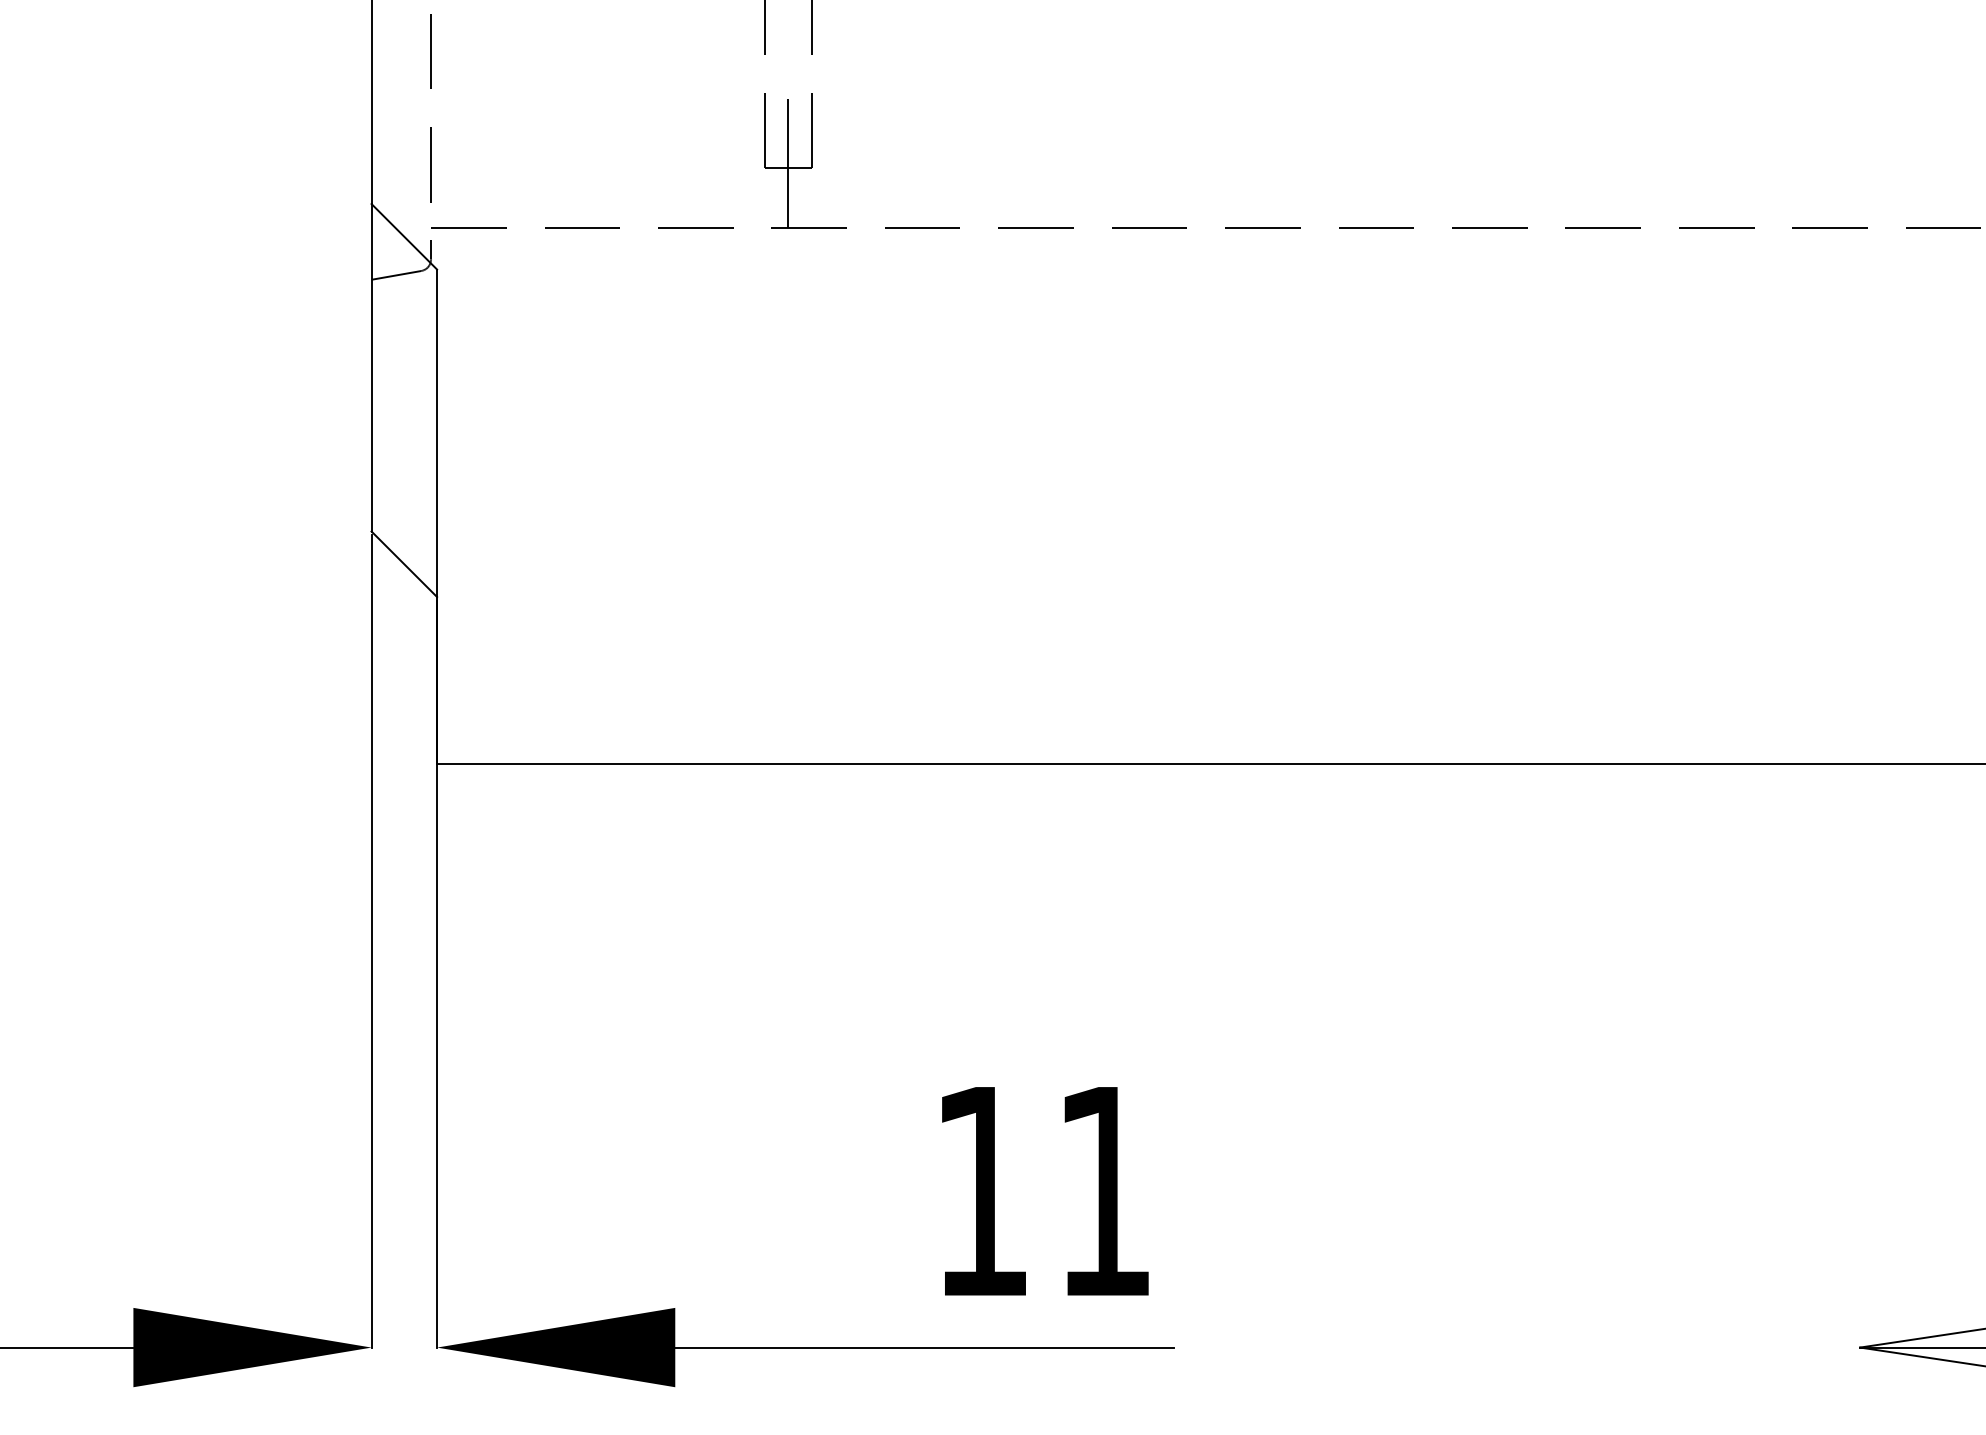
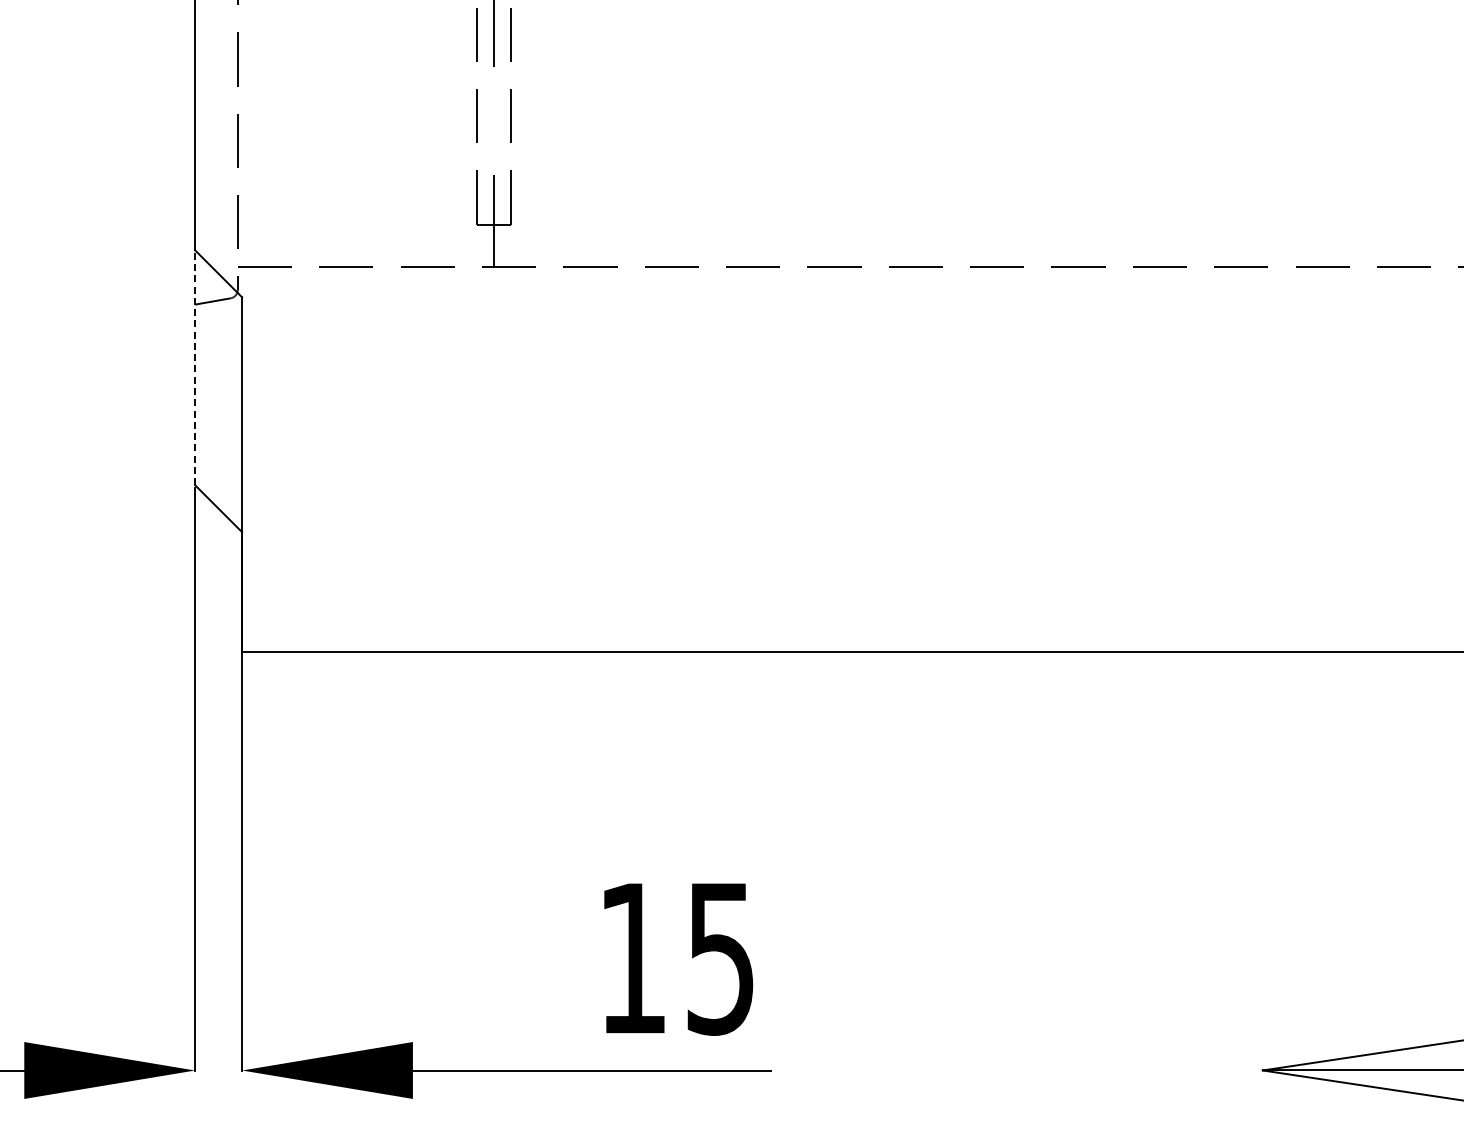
line: (372, 367) -> (195, 367), solid -> dashed
text: (1104, 1192) -> (720, 959), 11 -> 15

